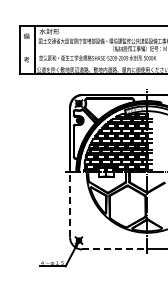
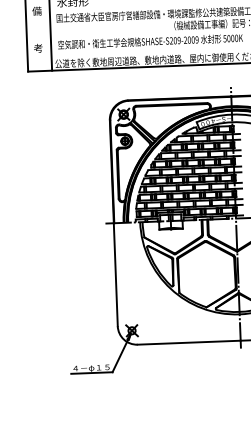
line: (70, 204) -> (116, 274), dashed -> solid
line: (114, 249) -> (188, 342), dashed -> solid

